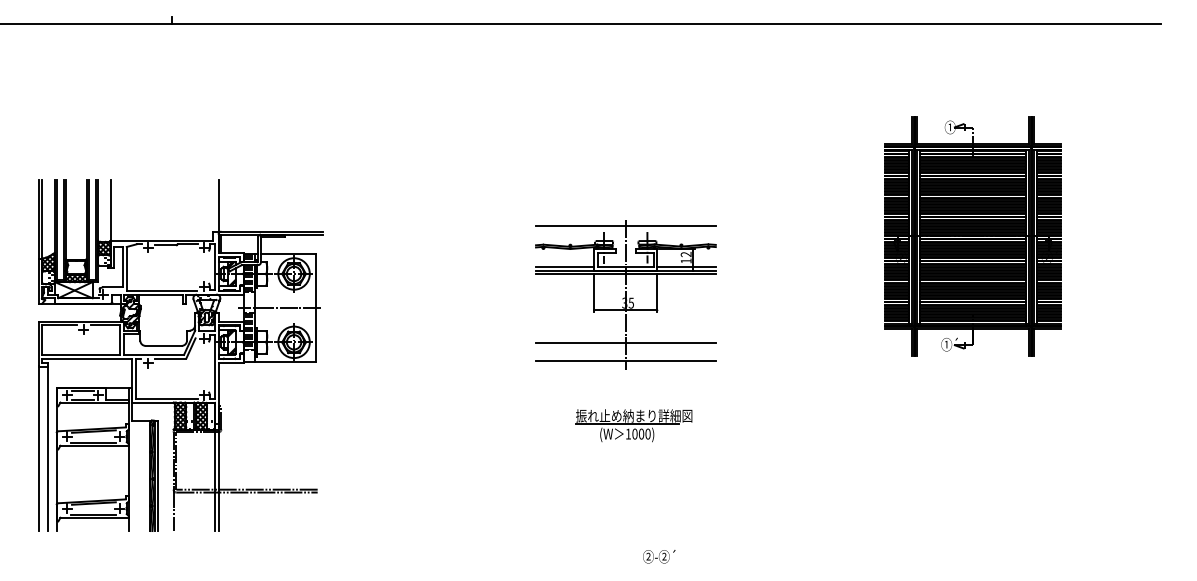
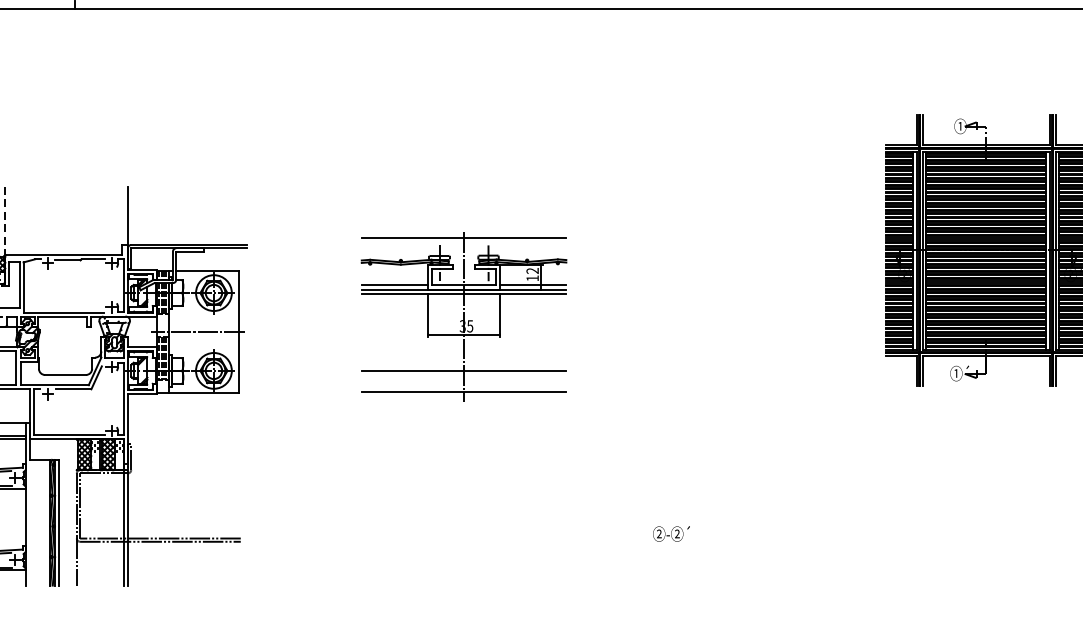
line: (110, 211) -> (5, 222), solid -> dashed
part: (625, 294) -> (463, 316), moved
part: (633, 425) -> (600, 465), removed
text: (659, 556) -> (671, 533), moved

